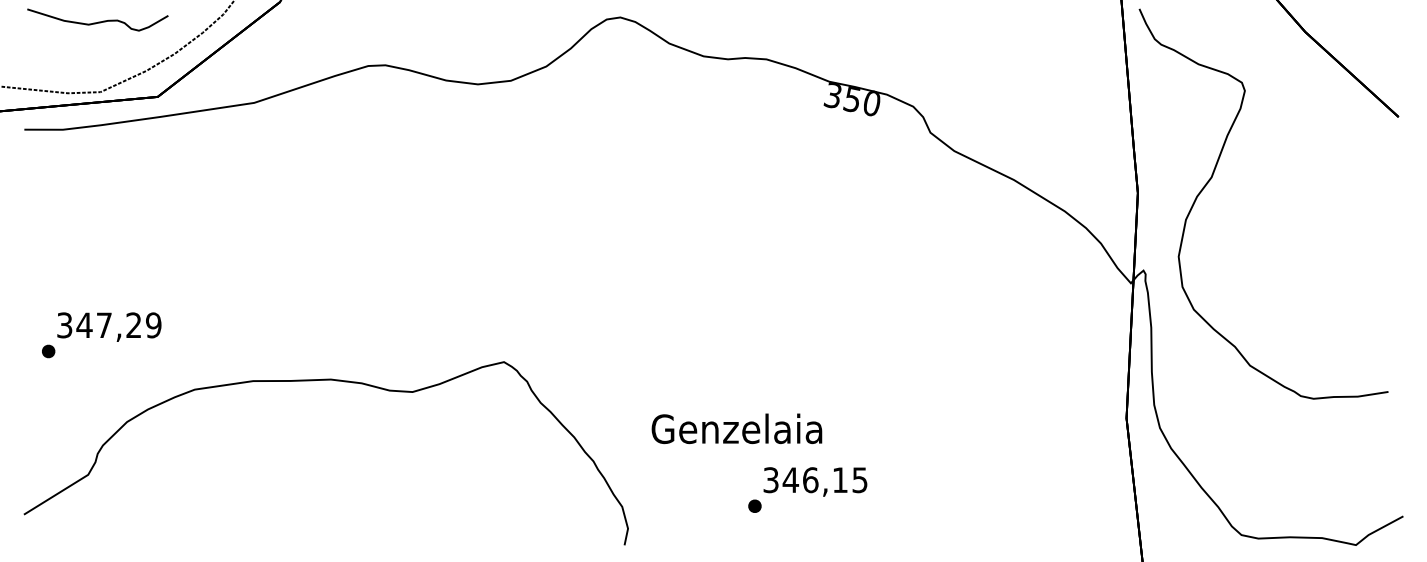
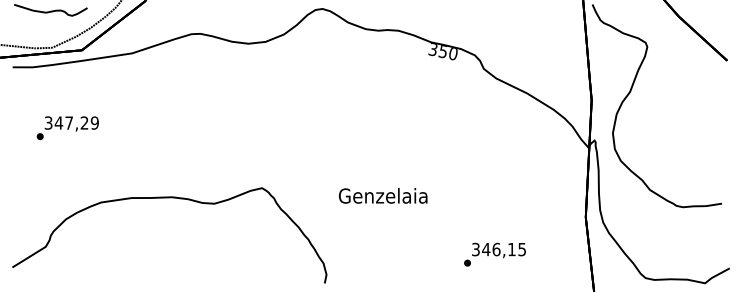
text: (101, 335) -> (67, 128), moved
text: (737, 428) -> (383, 195), moved
text: (806, 489) -> (494, 254), moved

